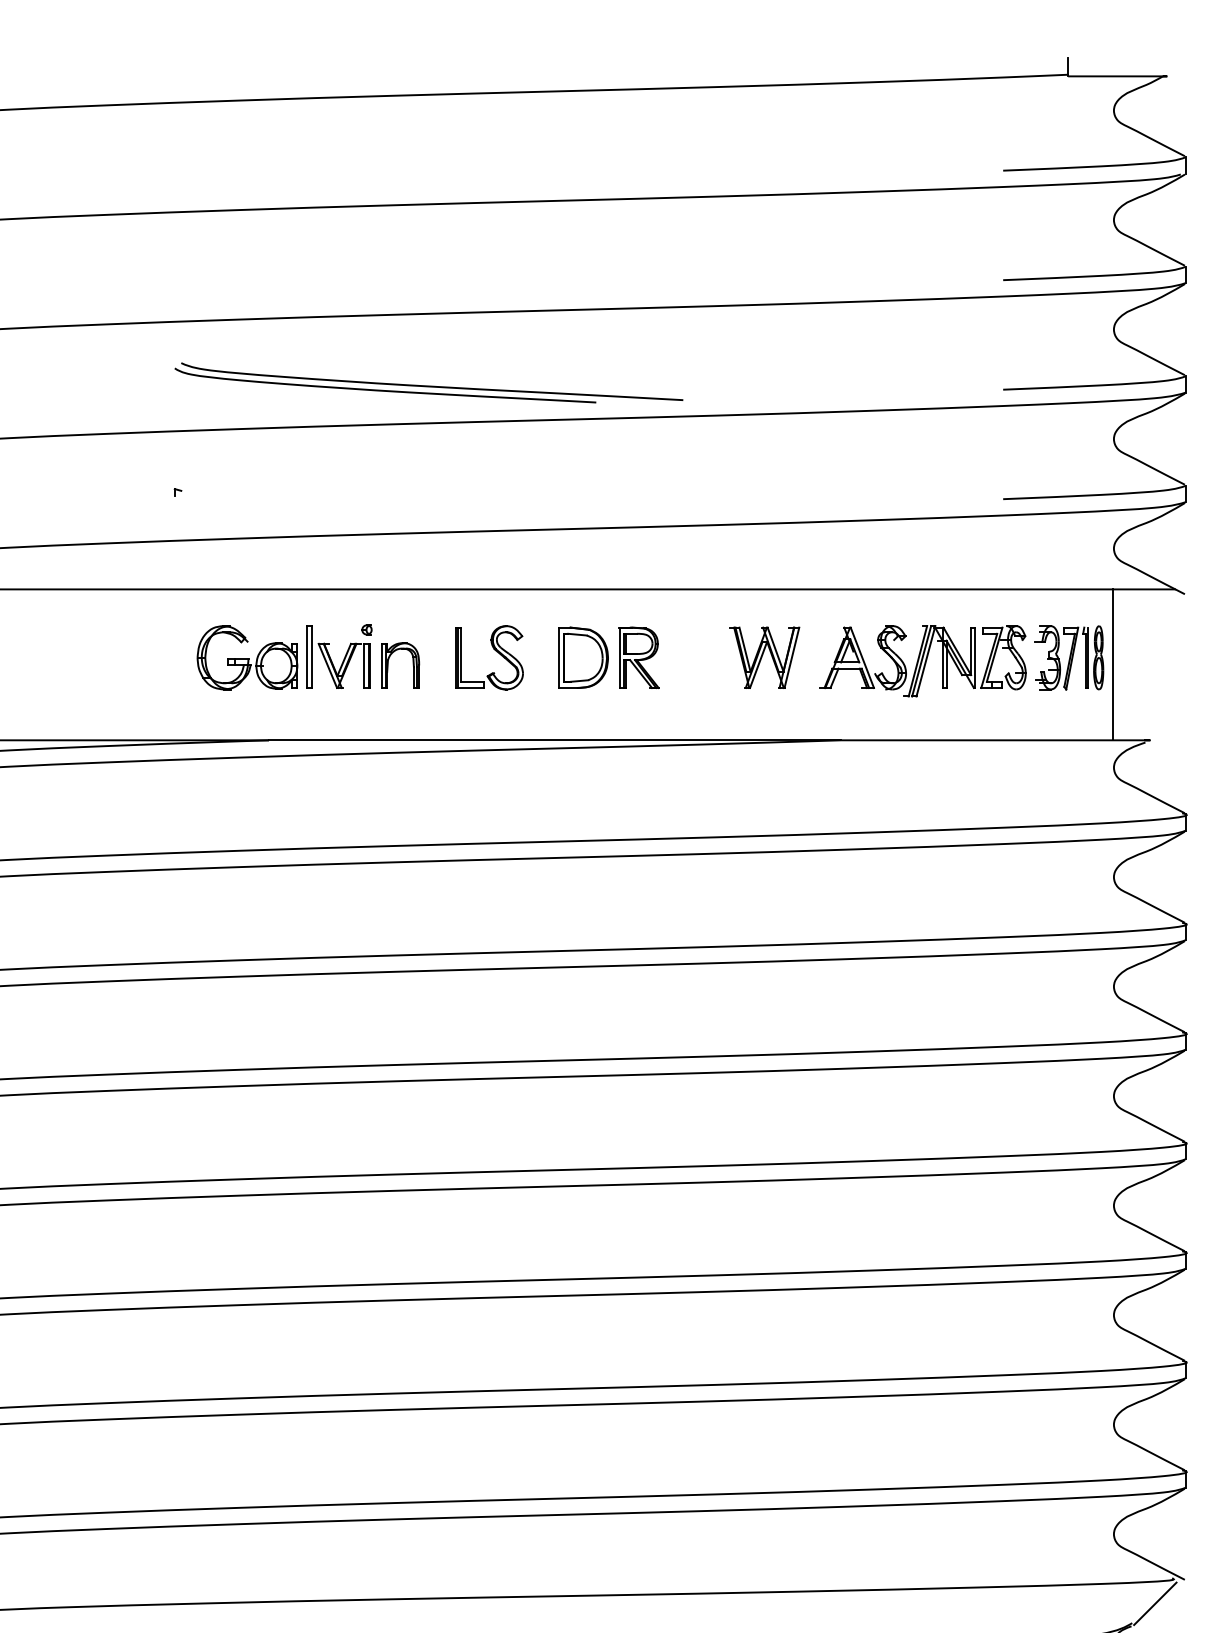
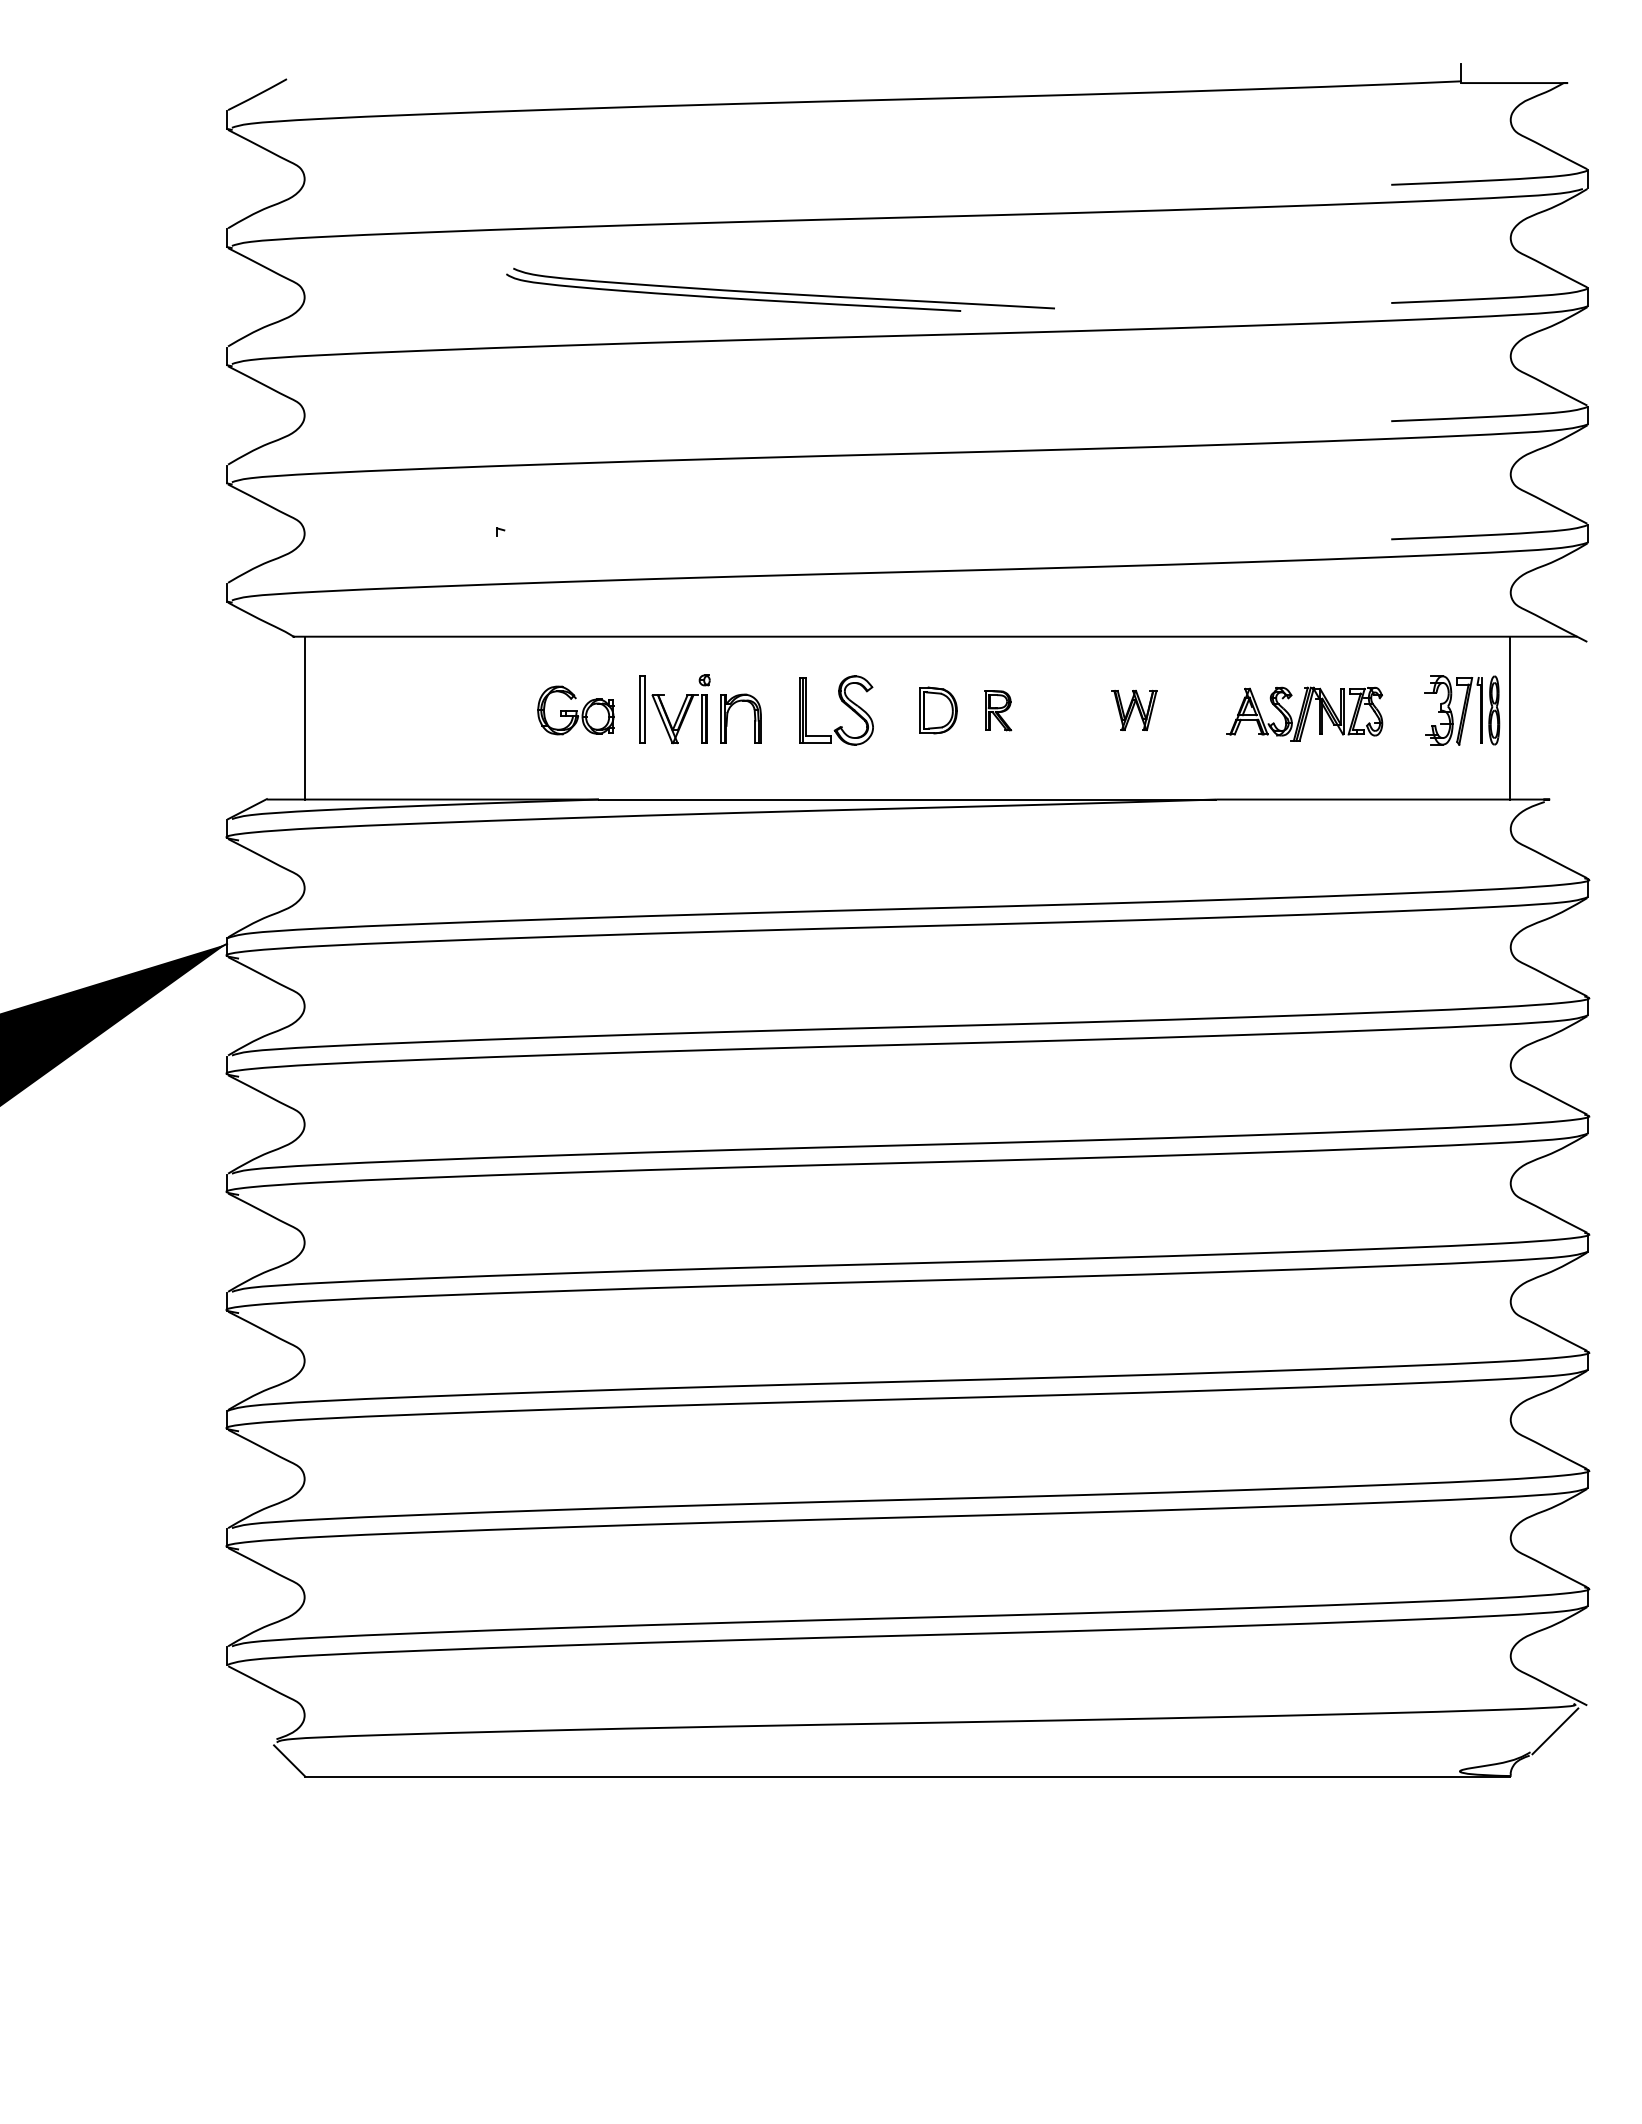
part: (428, 382) -> (780, 289), moved
part: (247, 657) -> (575, 710), size x0.7
part: (583, 657) -> (938, 710), size x0.7
part: (639, 657) -> (998, 710), size x0.6
part: (765, 657) -> (1134, 710), size x0.6
part: (922, 661) -> (1304, 714), size x0.7

